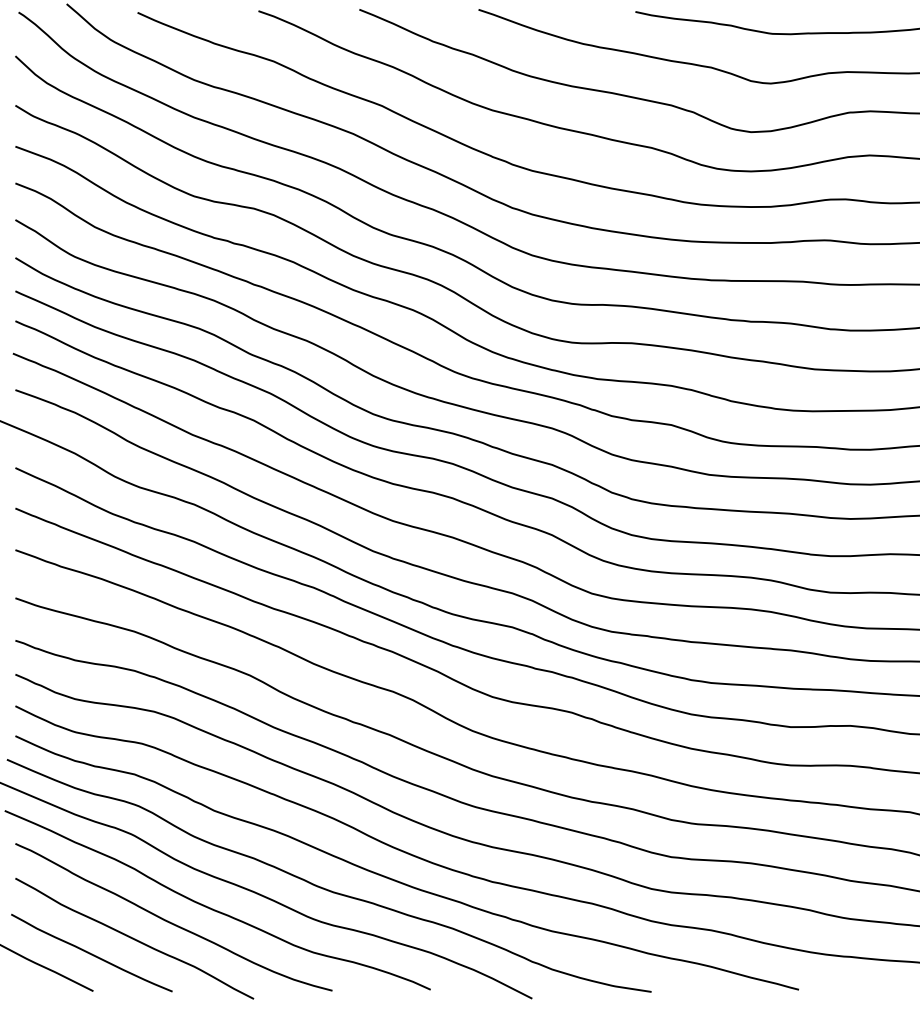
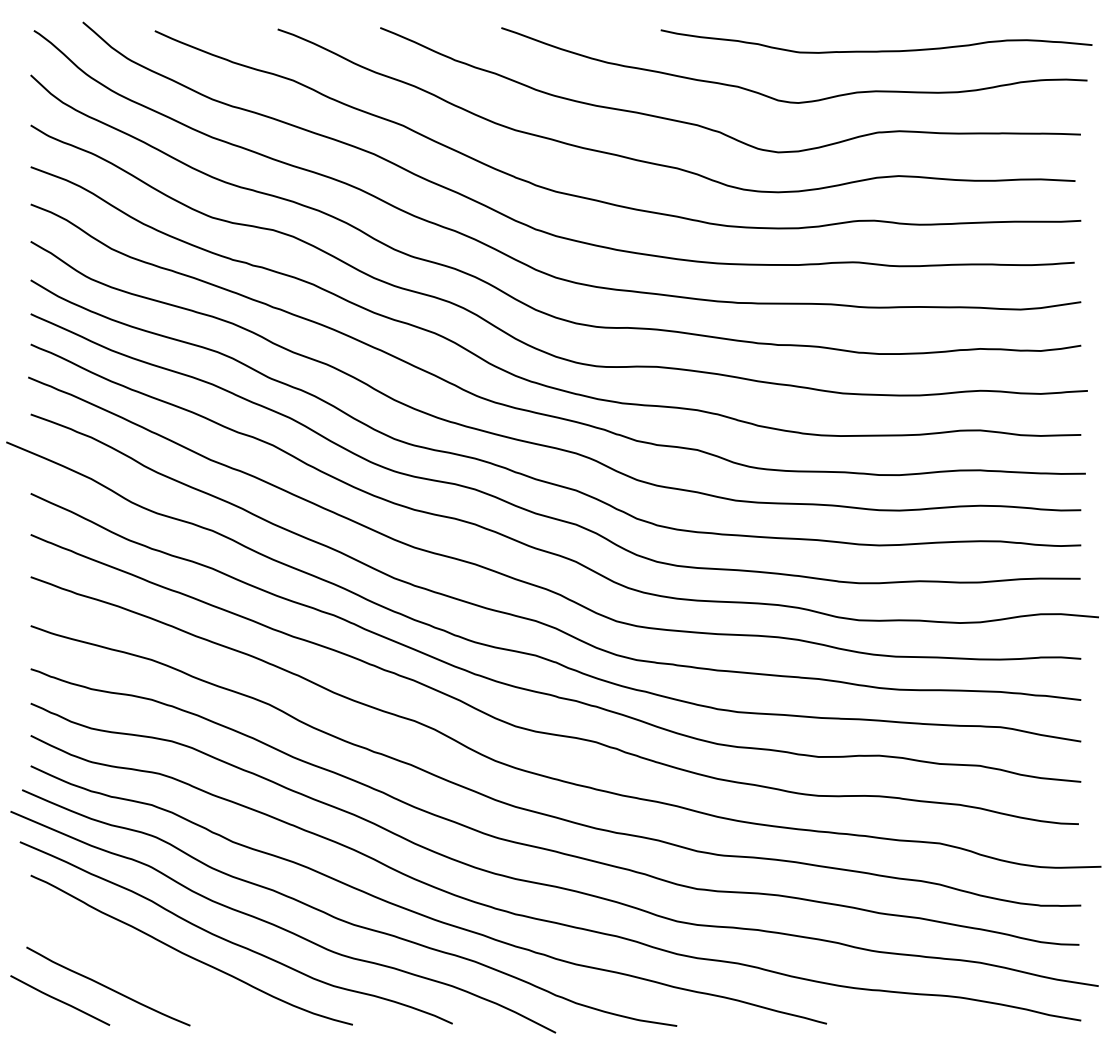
curve: (134, 938) -> (151, 971), removed

